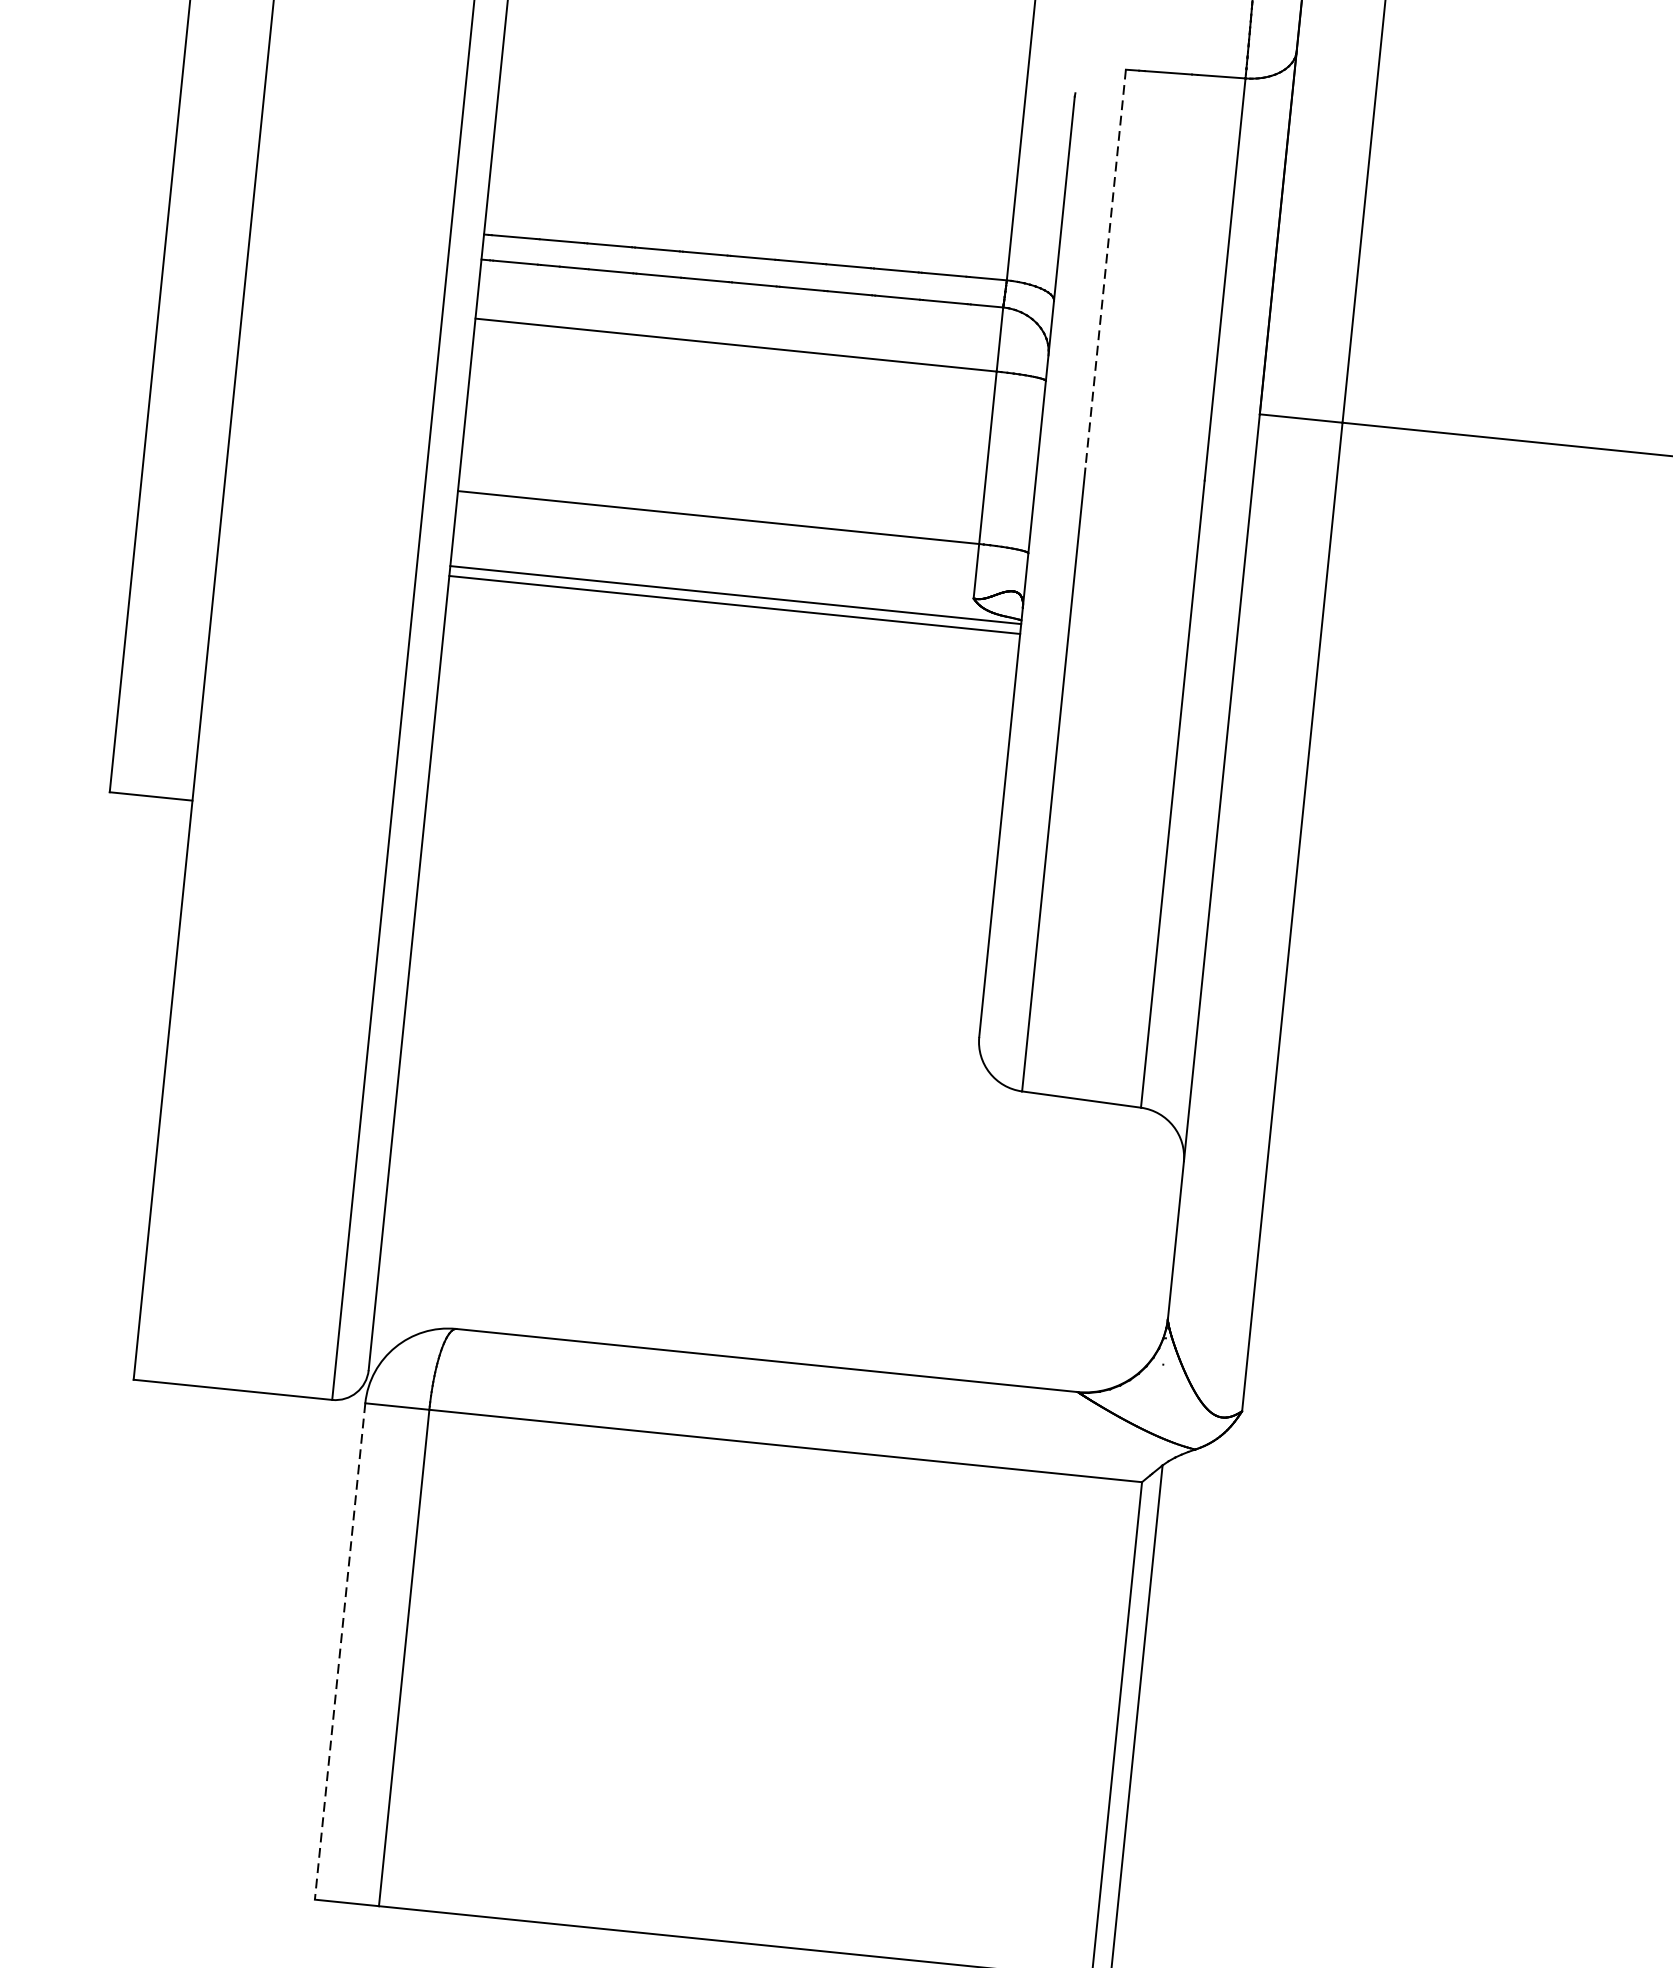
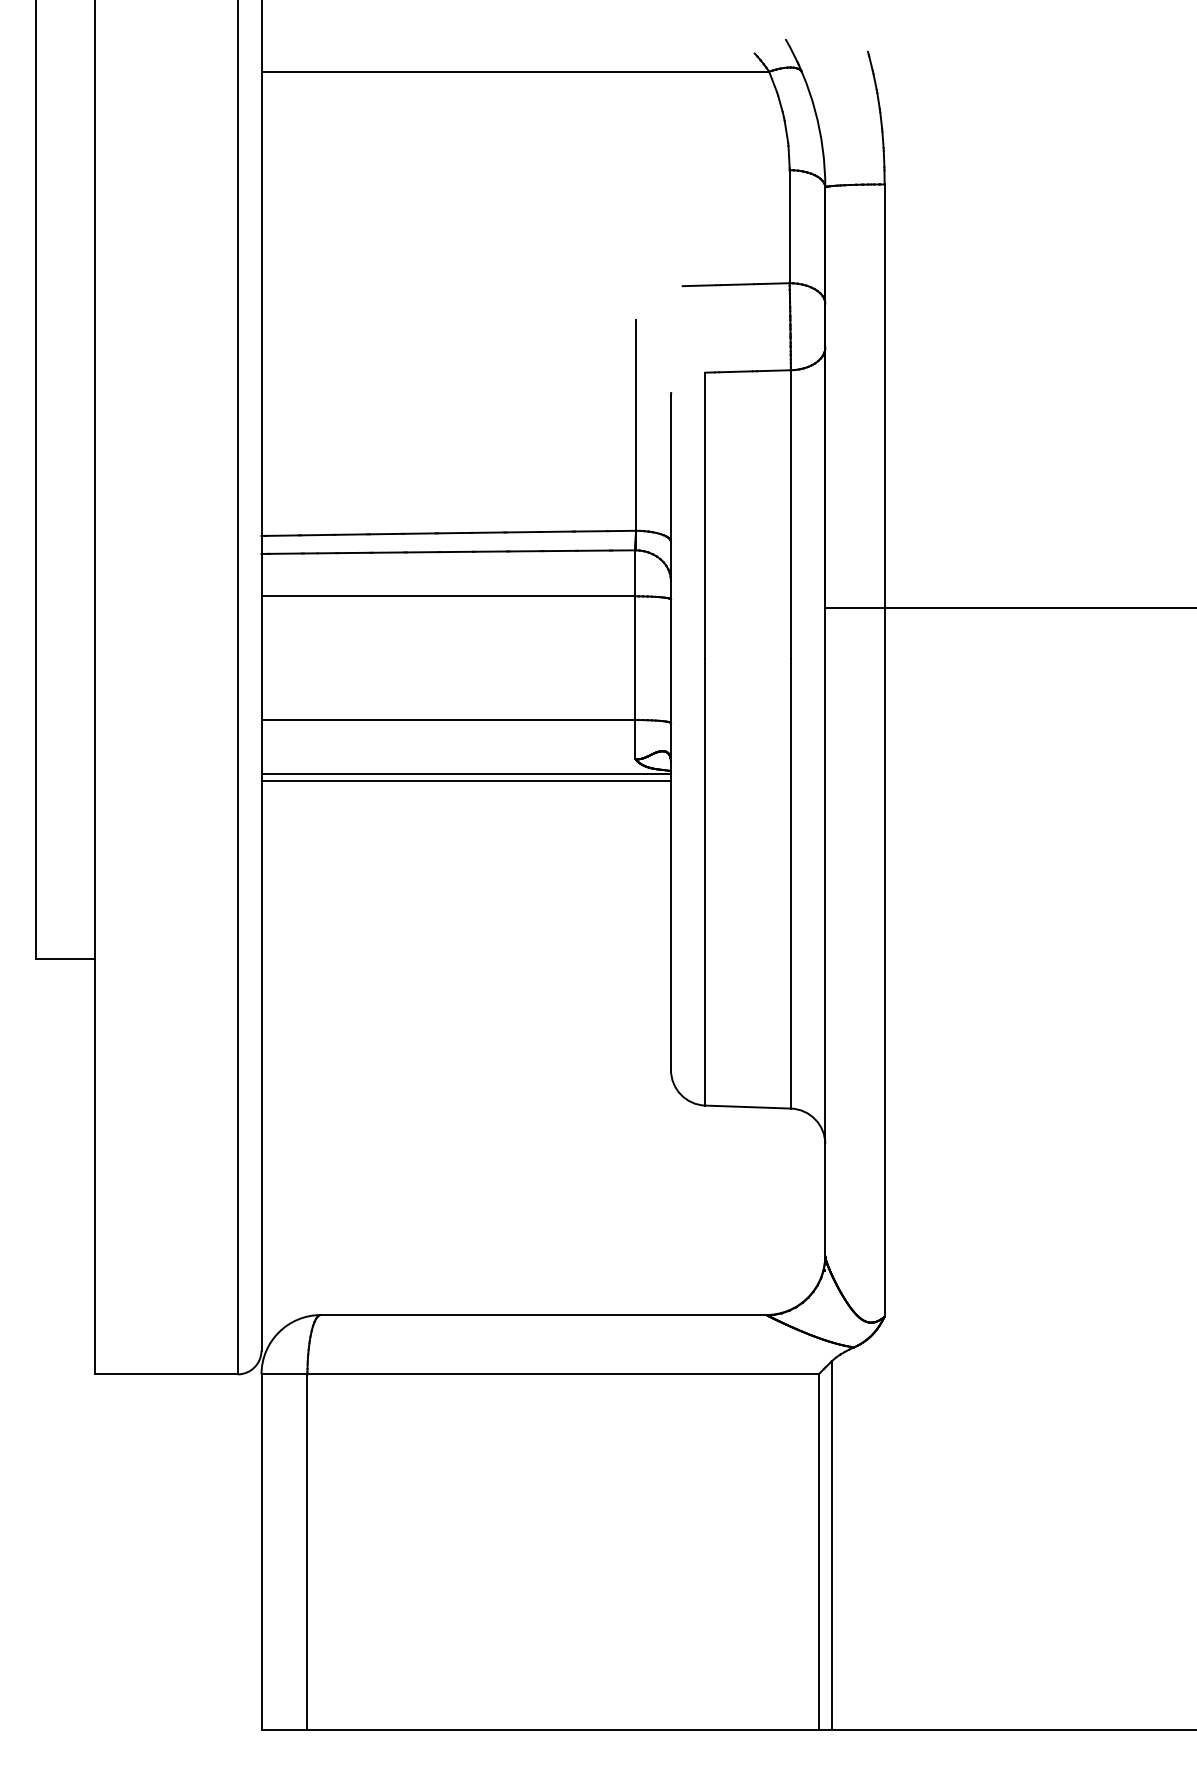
line: (1105, 270) -> (705, 516), dashed -> solid
line: (340, 1651) -> (261, 1552), dashed -> solid

